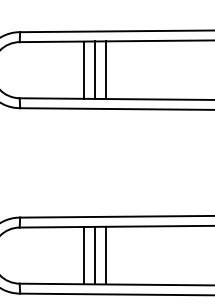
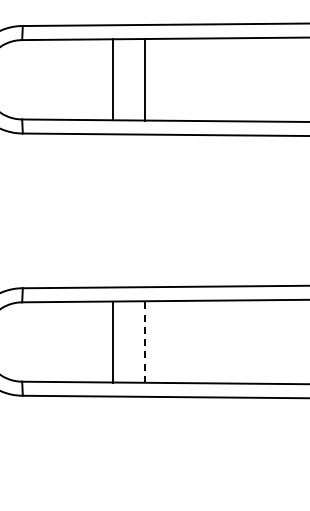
line: (95, 70) -> (129, 79), removed
line: (95, 255) -> (129, 341), removed
line: (106, 255) -> (144, 342), solid -> dashed

